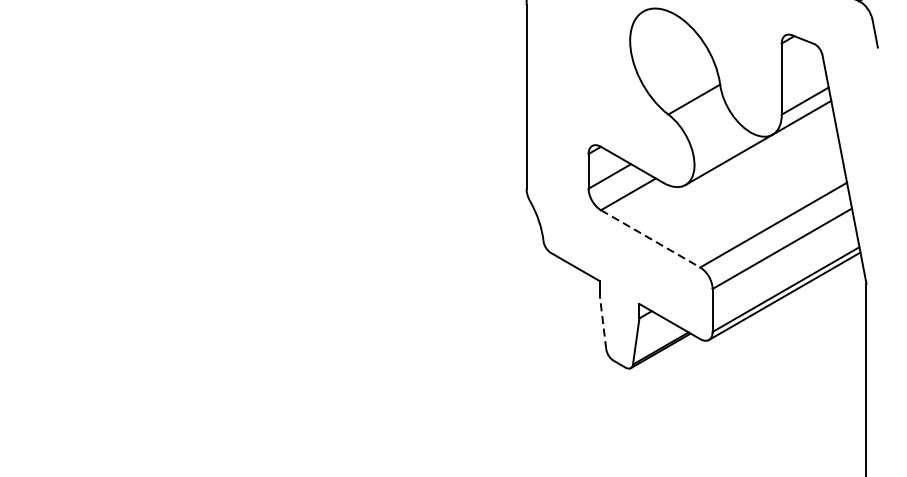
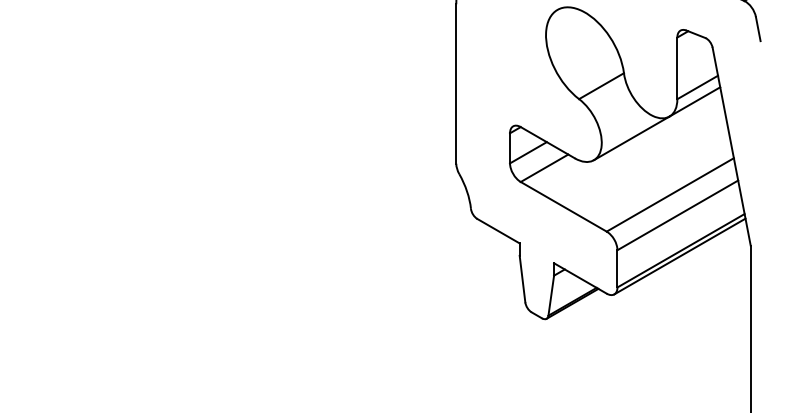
line: (650, 238) -> (563, 206), dashed -> solid
line: (603, 321) -> (522, 278), dashed -> solid

